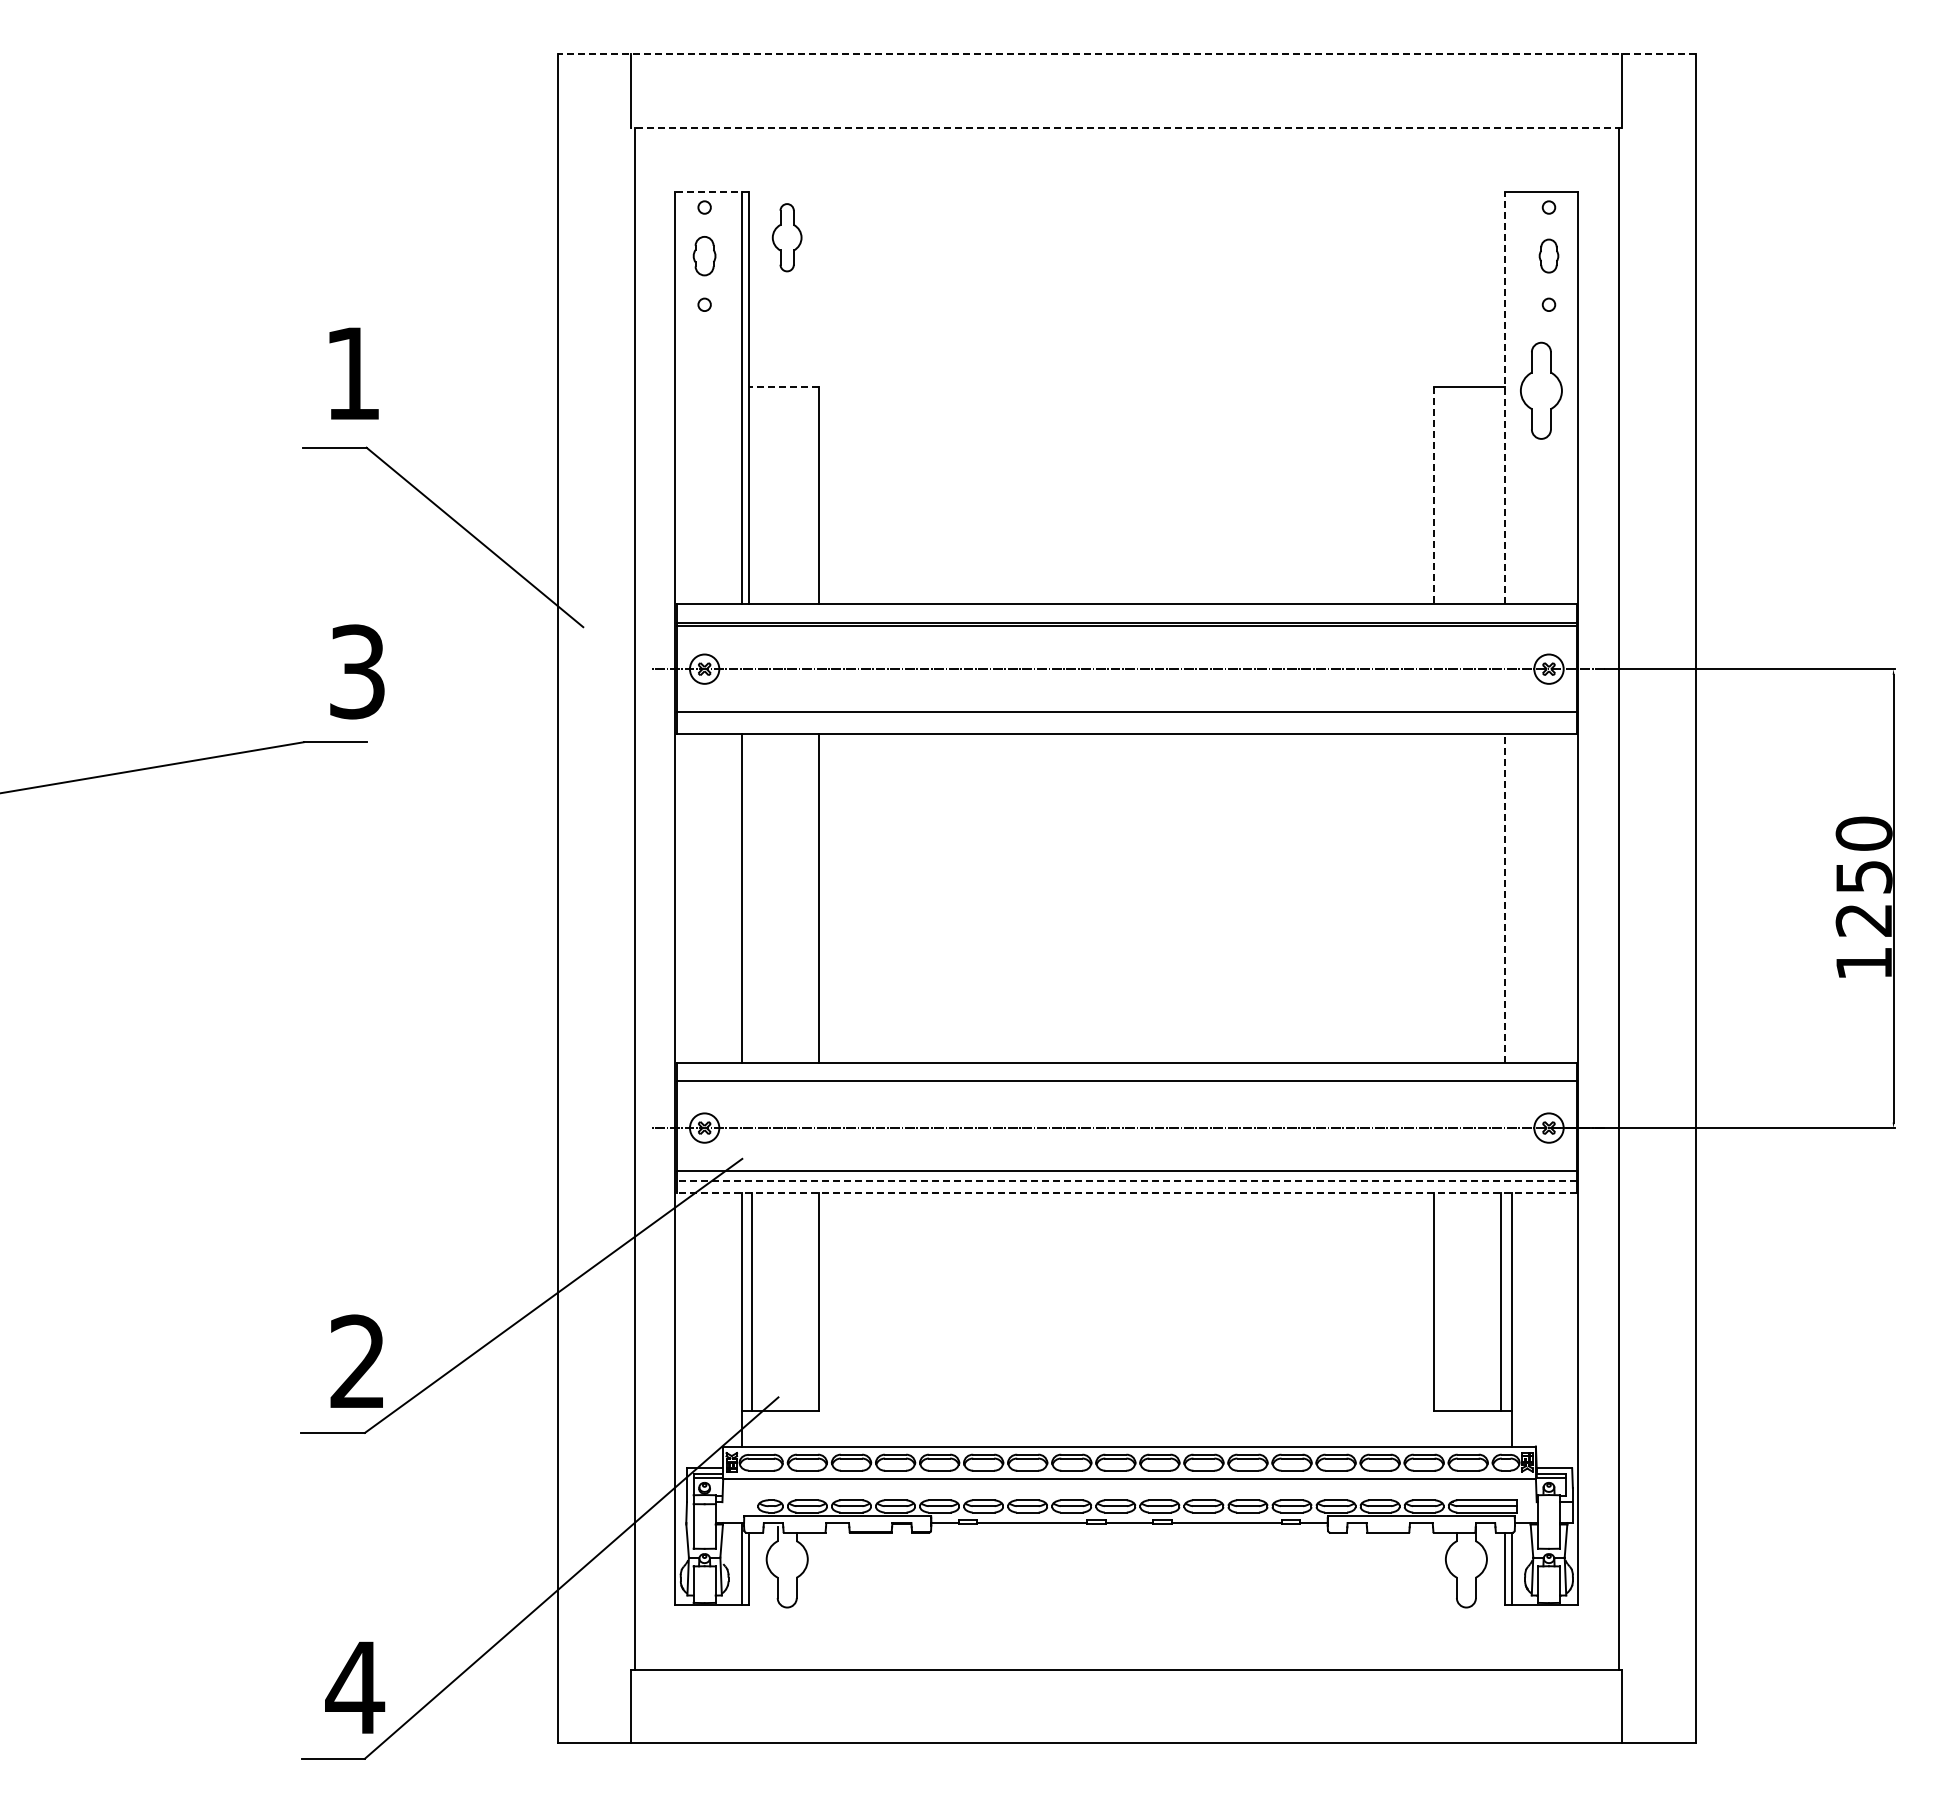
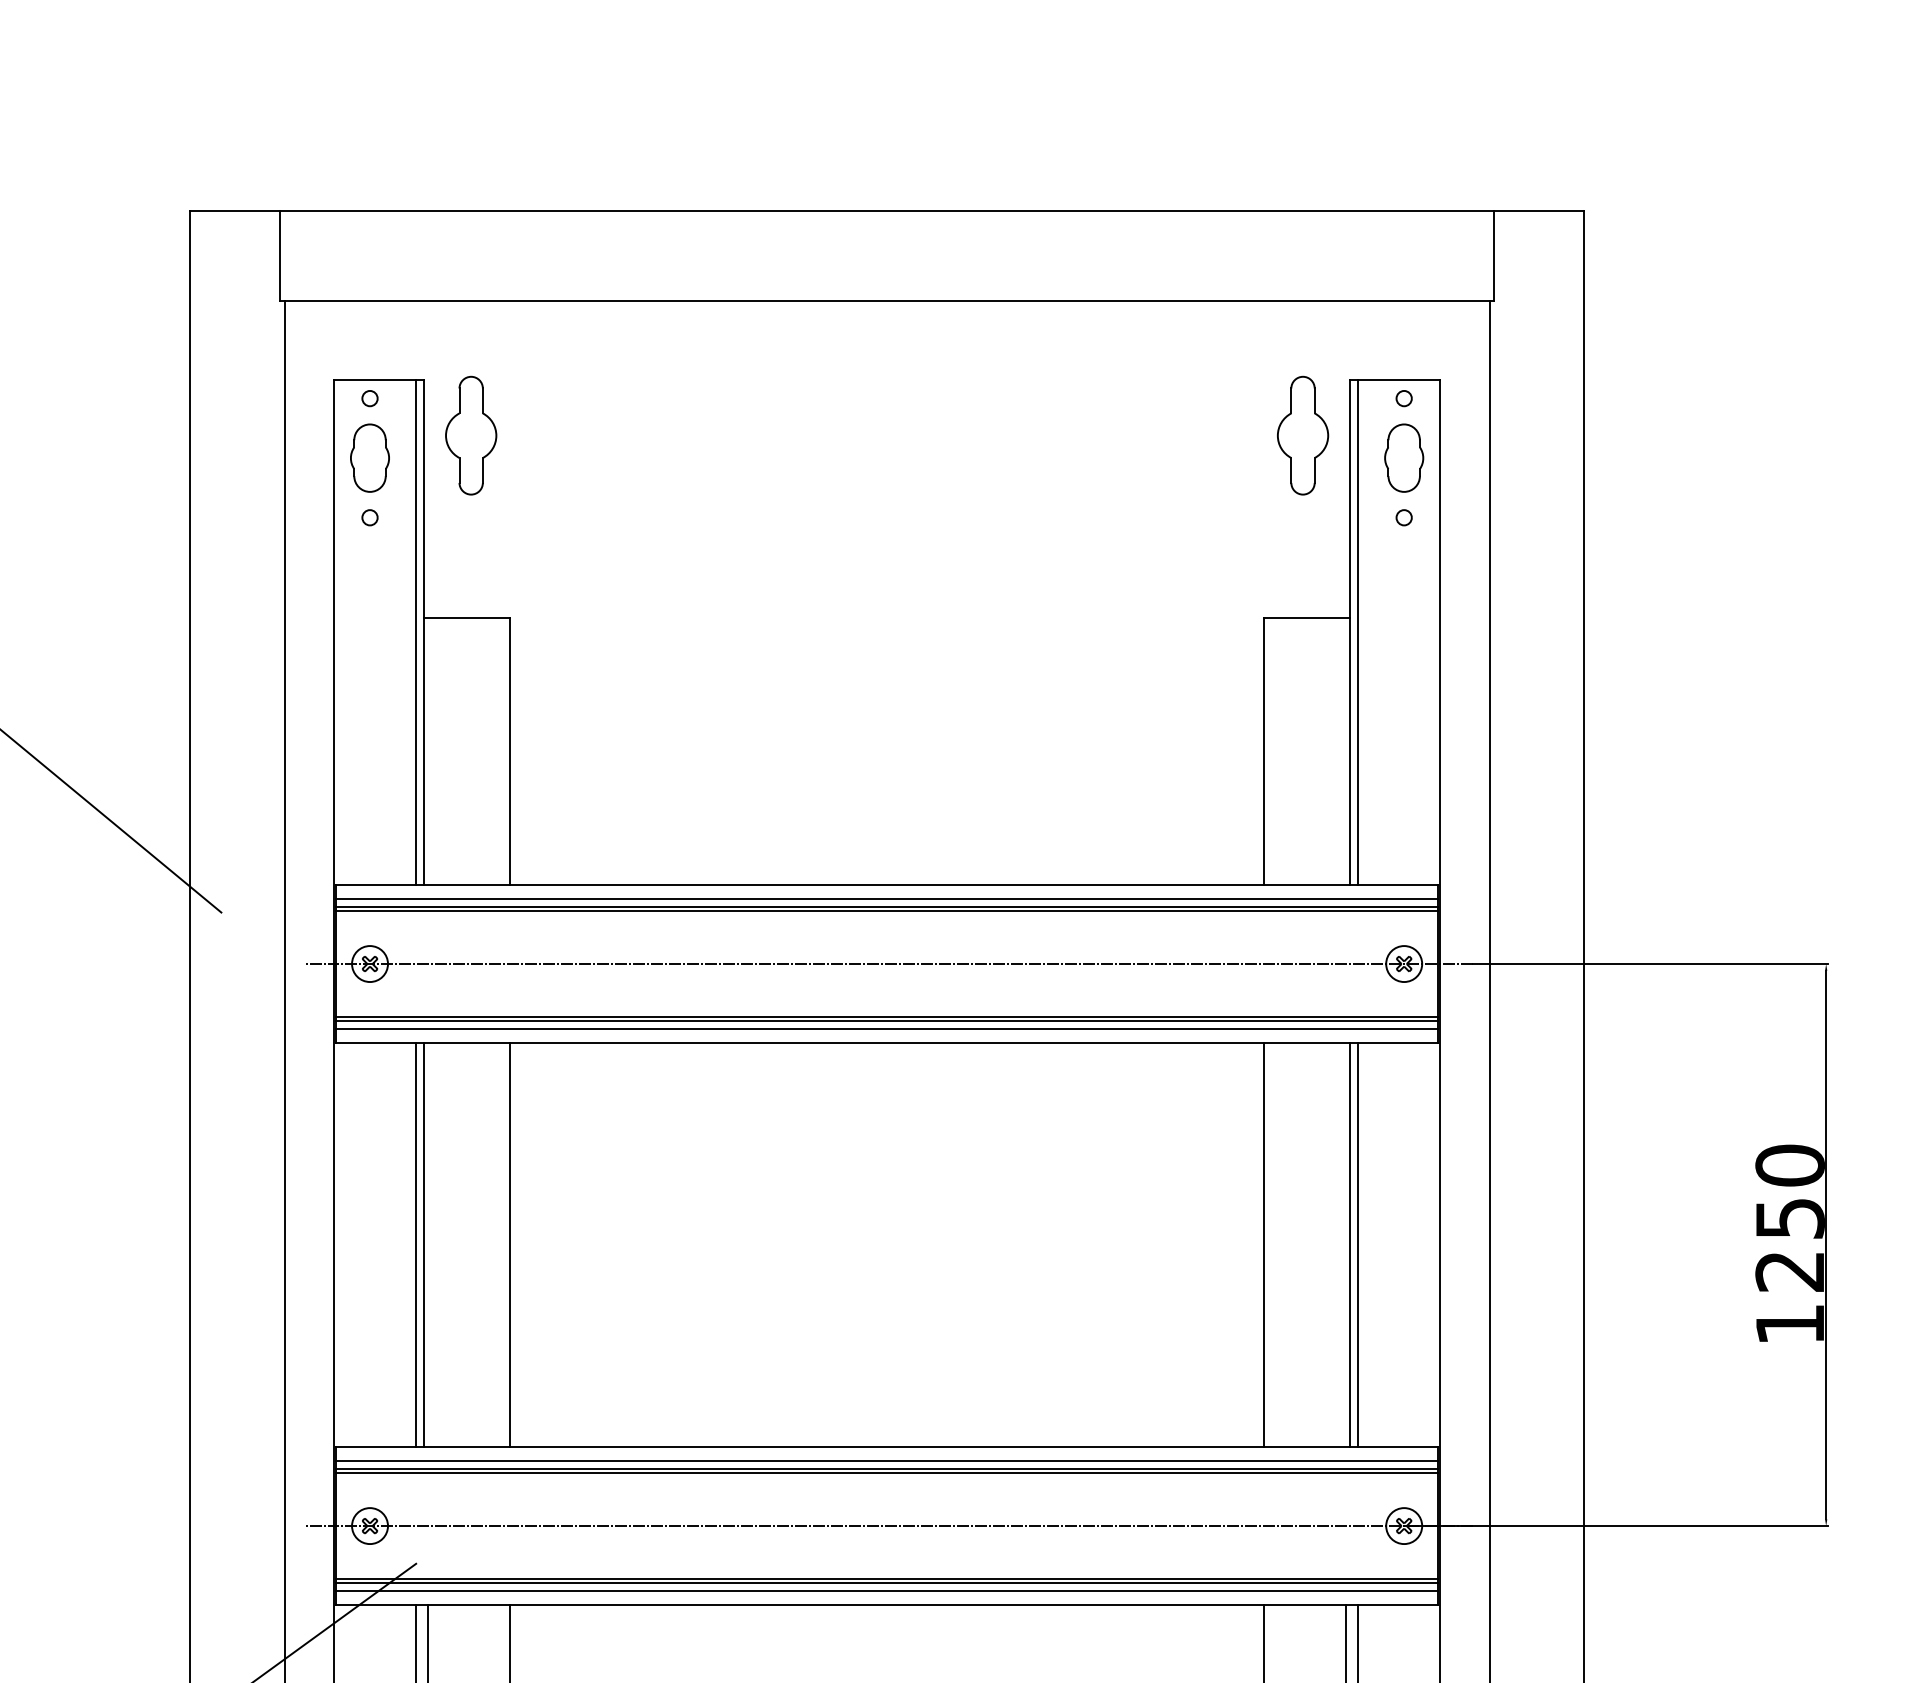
line: (1126, 54) -> (886, 211), dashed -> solid
line: (1126, 127) -> (886, 300), dashed -> solid
line: (711, 191) -> (378, 378), dashed -> solid
part: (786, 237) -> (470, 435), size x1.43
part: (704, 255) -> (369, 457), size x1.43
part: (1548, 255) -> (1403, 457), size x1.67
line: (783, 386) -> (466, 617), dashed -> solid
part: (1541, 390) -> (1303, 435), moved
line: (1504, 397) -> (1349, 631), dashed -> solid
line: (1511, 397) -> (1358, 631), added
line: (1434, 495) -> (1263, 751), dashed -> solid
line: (1126, 615) -> (886, 898), added
line: (1126, 715) -> (886, 1020), added
line: (1126, 722) -> (886, 1029), added
line: (748, 898) -> (423, 1244), added
line: (1434, 898) -> (1263, 1244), added
line: (1504, 898) -> (1349, 1244), dashed -> solid
line: (1511, 898) -> (1358, 1244), added
line: (1126, 1074) -> (886, 1460), added
line: (1126, 1085) -> (886, 1473), added
line: (1126, 1174) -> (886, 1582), added
line: (1126, 1181) -> (886, 1591), dashed -> solid
line: (1126, 1192) -> (886, 1604), dashed -> solid

